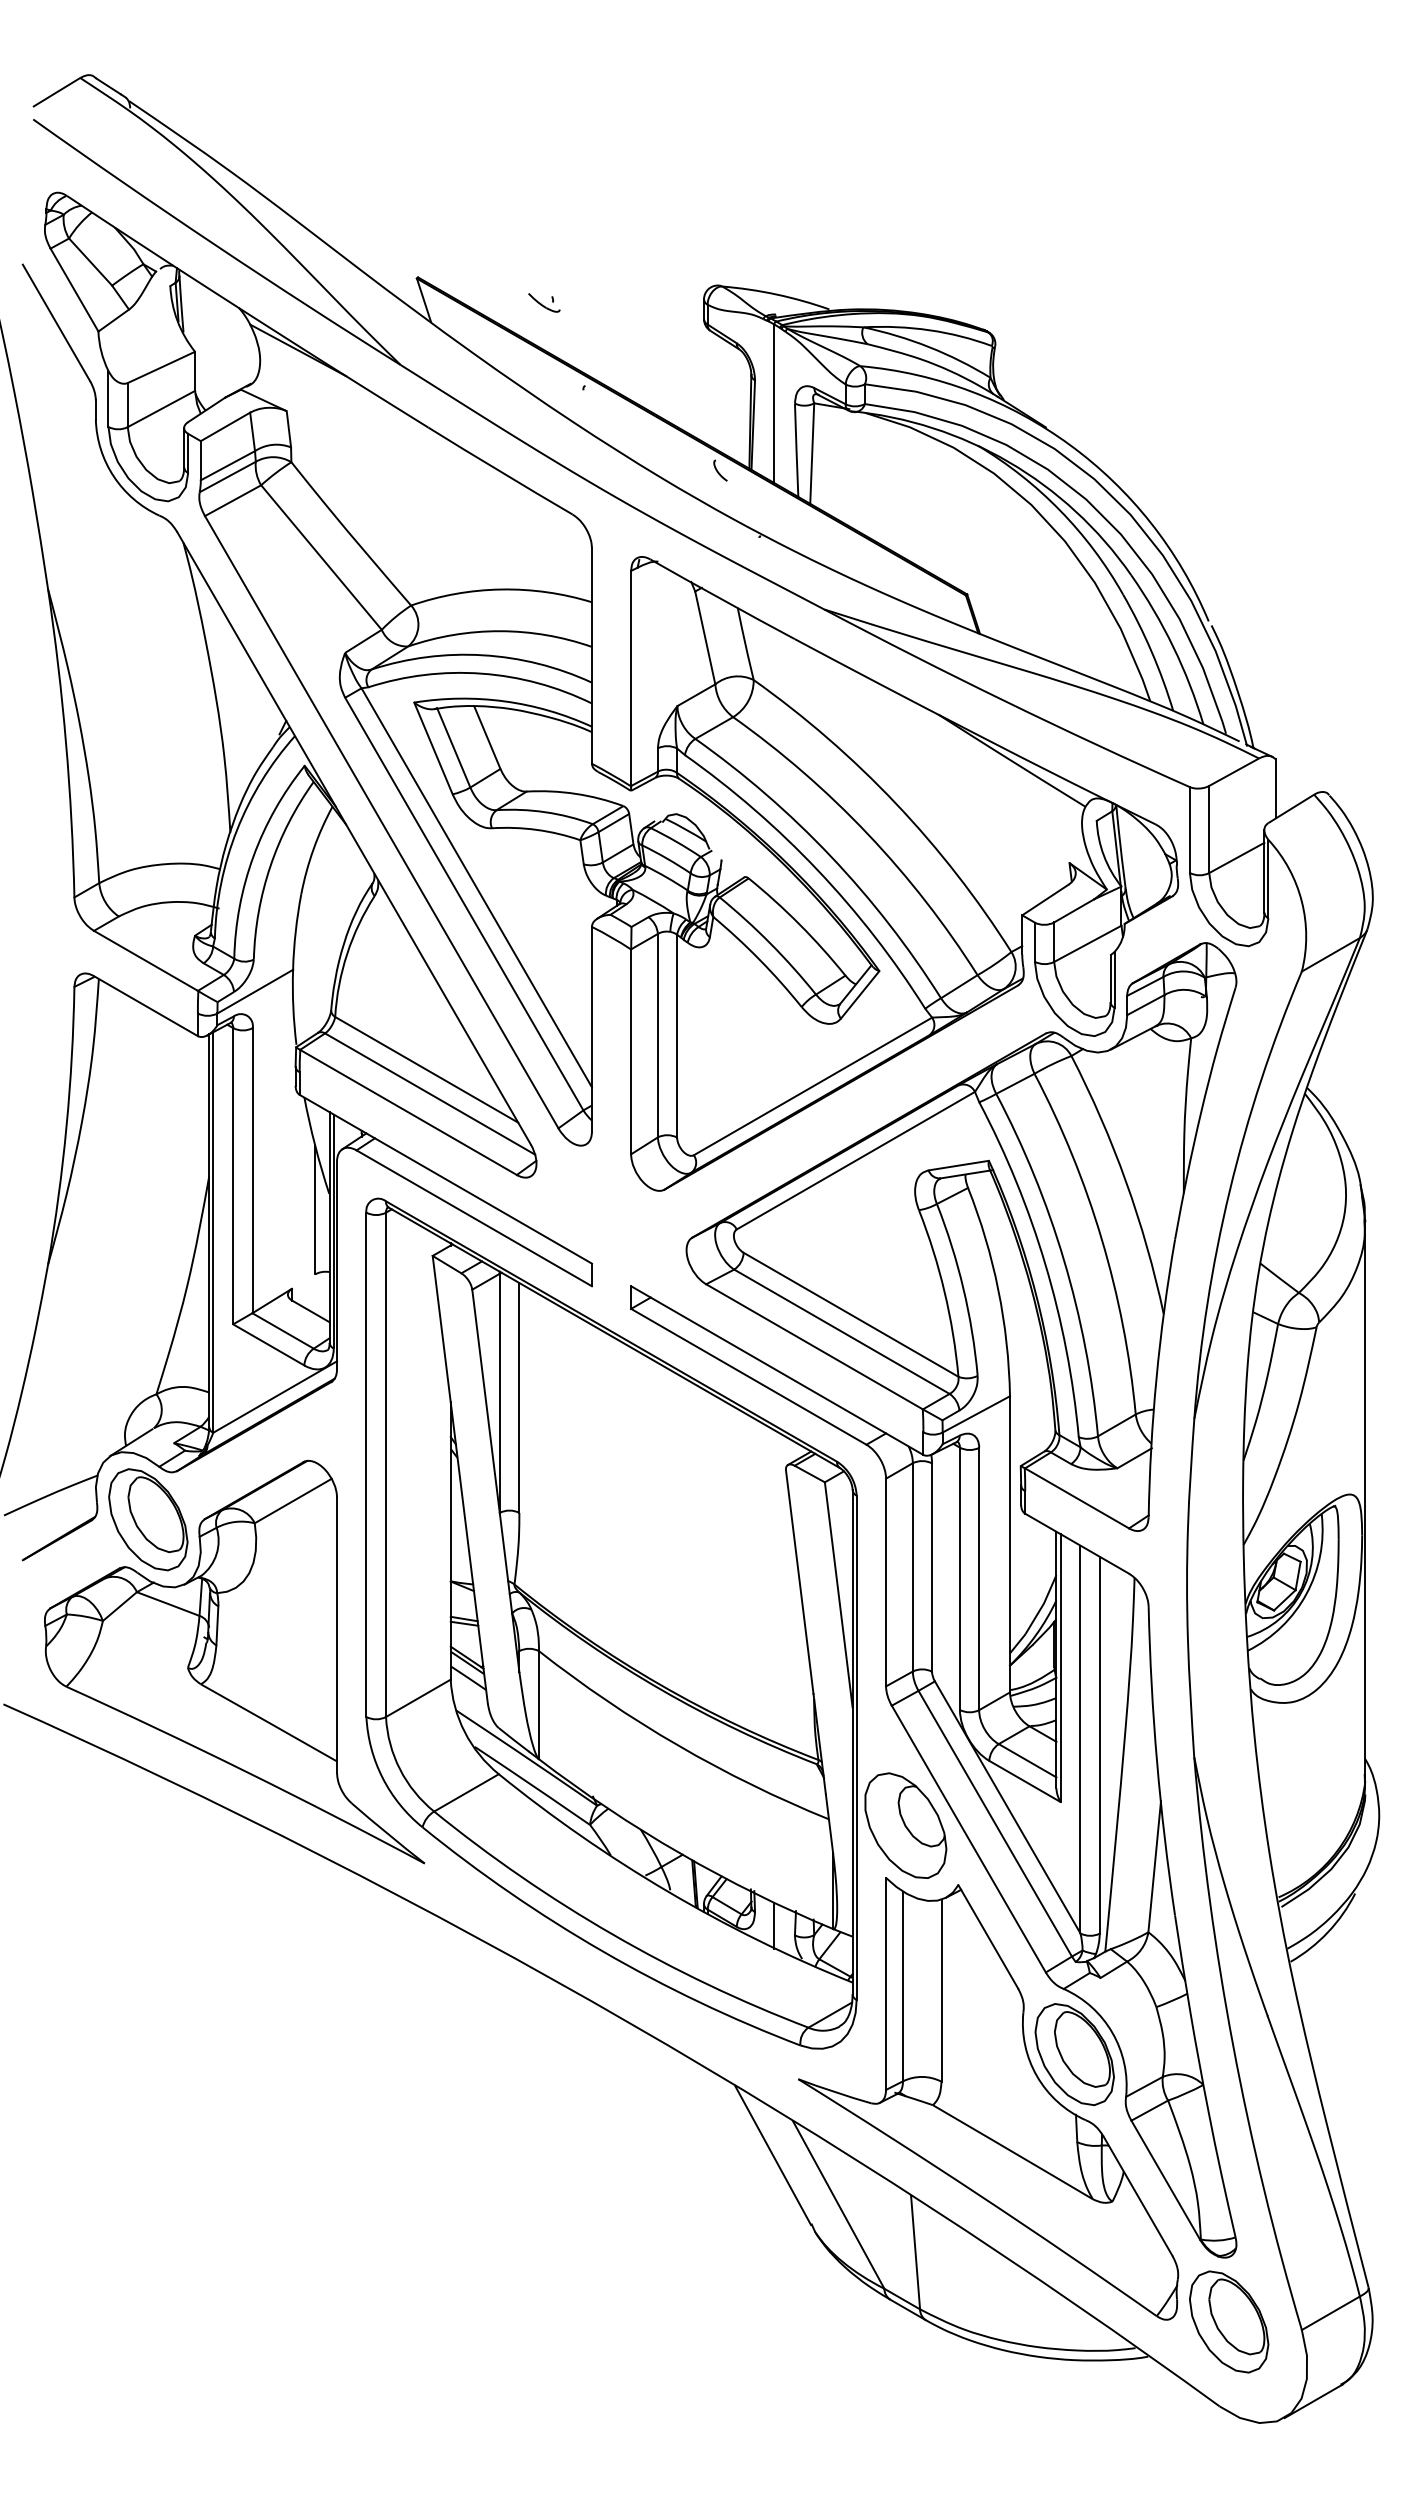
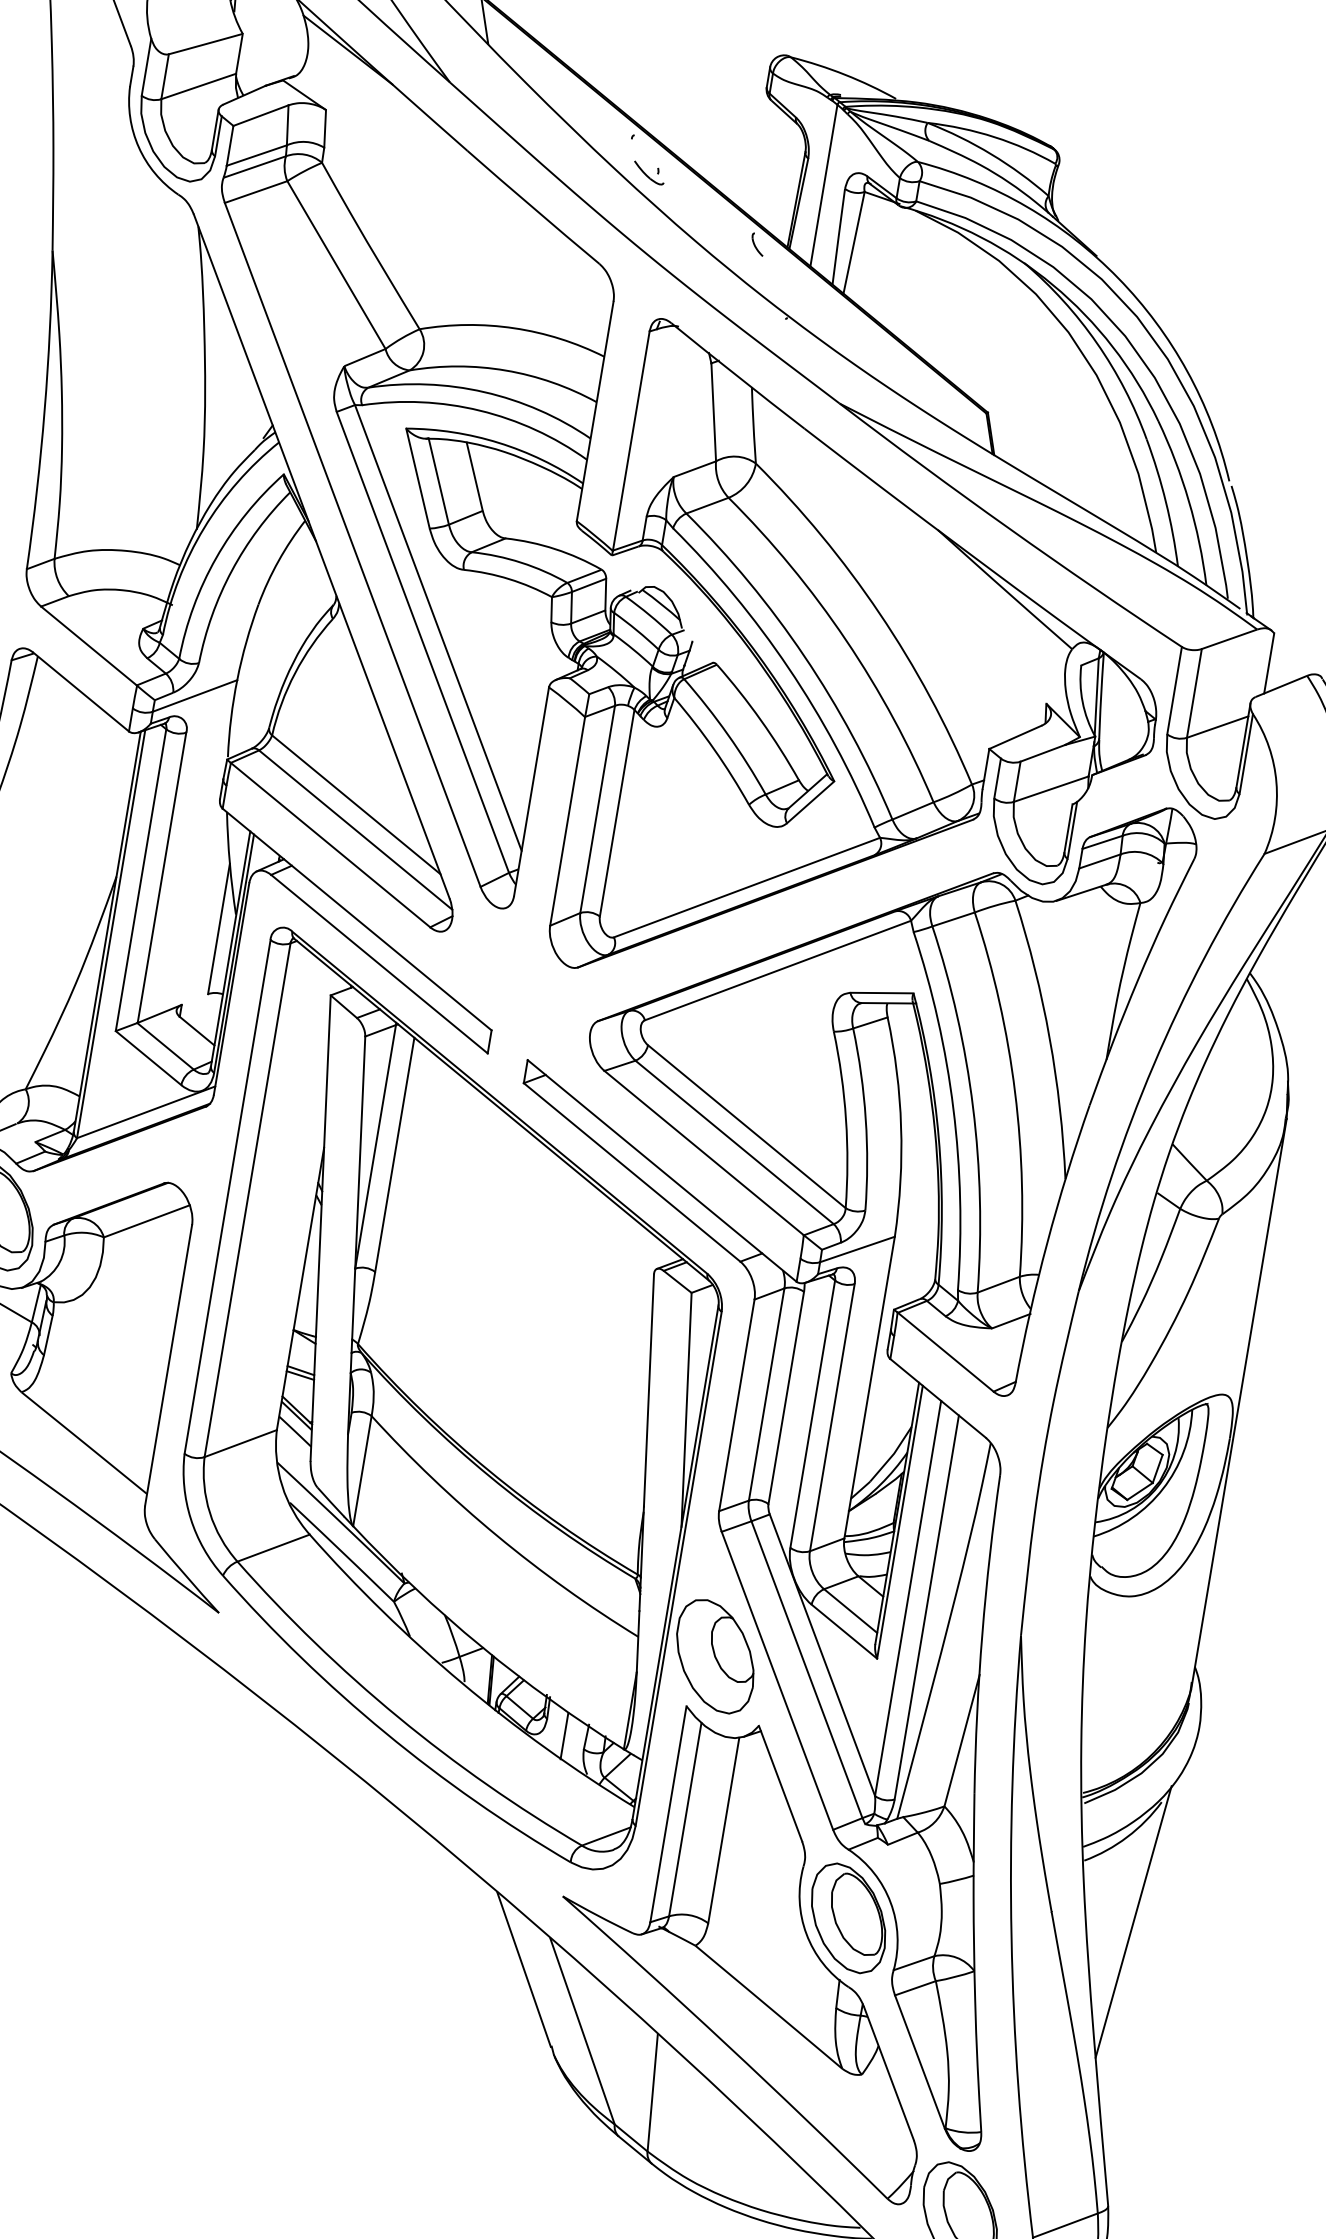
part: (544, 302) -> (649, 172), moved
line: (1347, 2012) -> (1133, 1922), added

